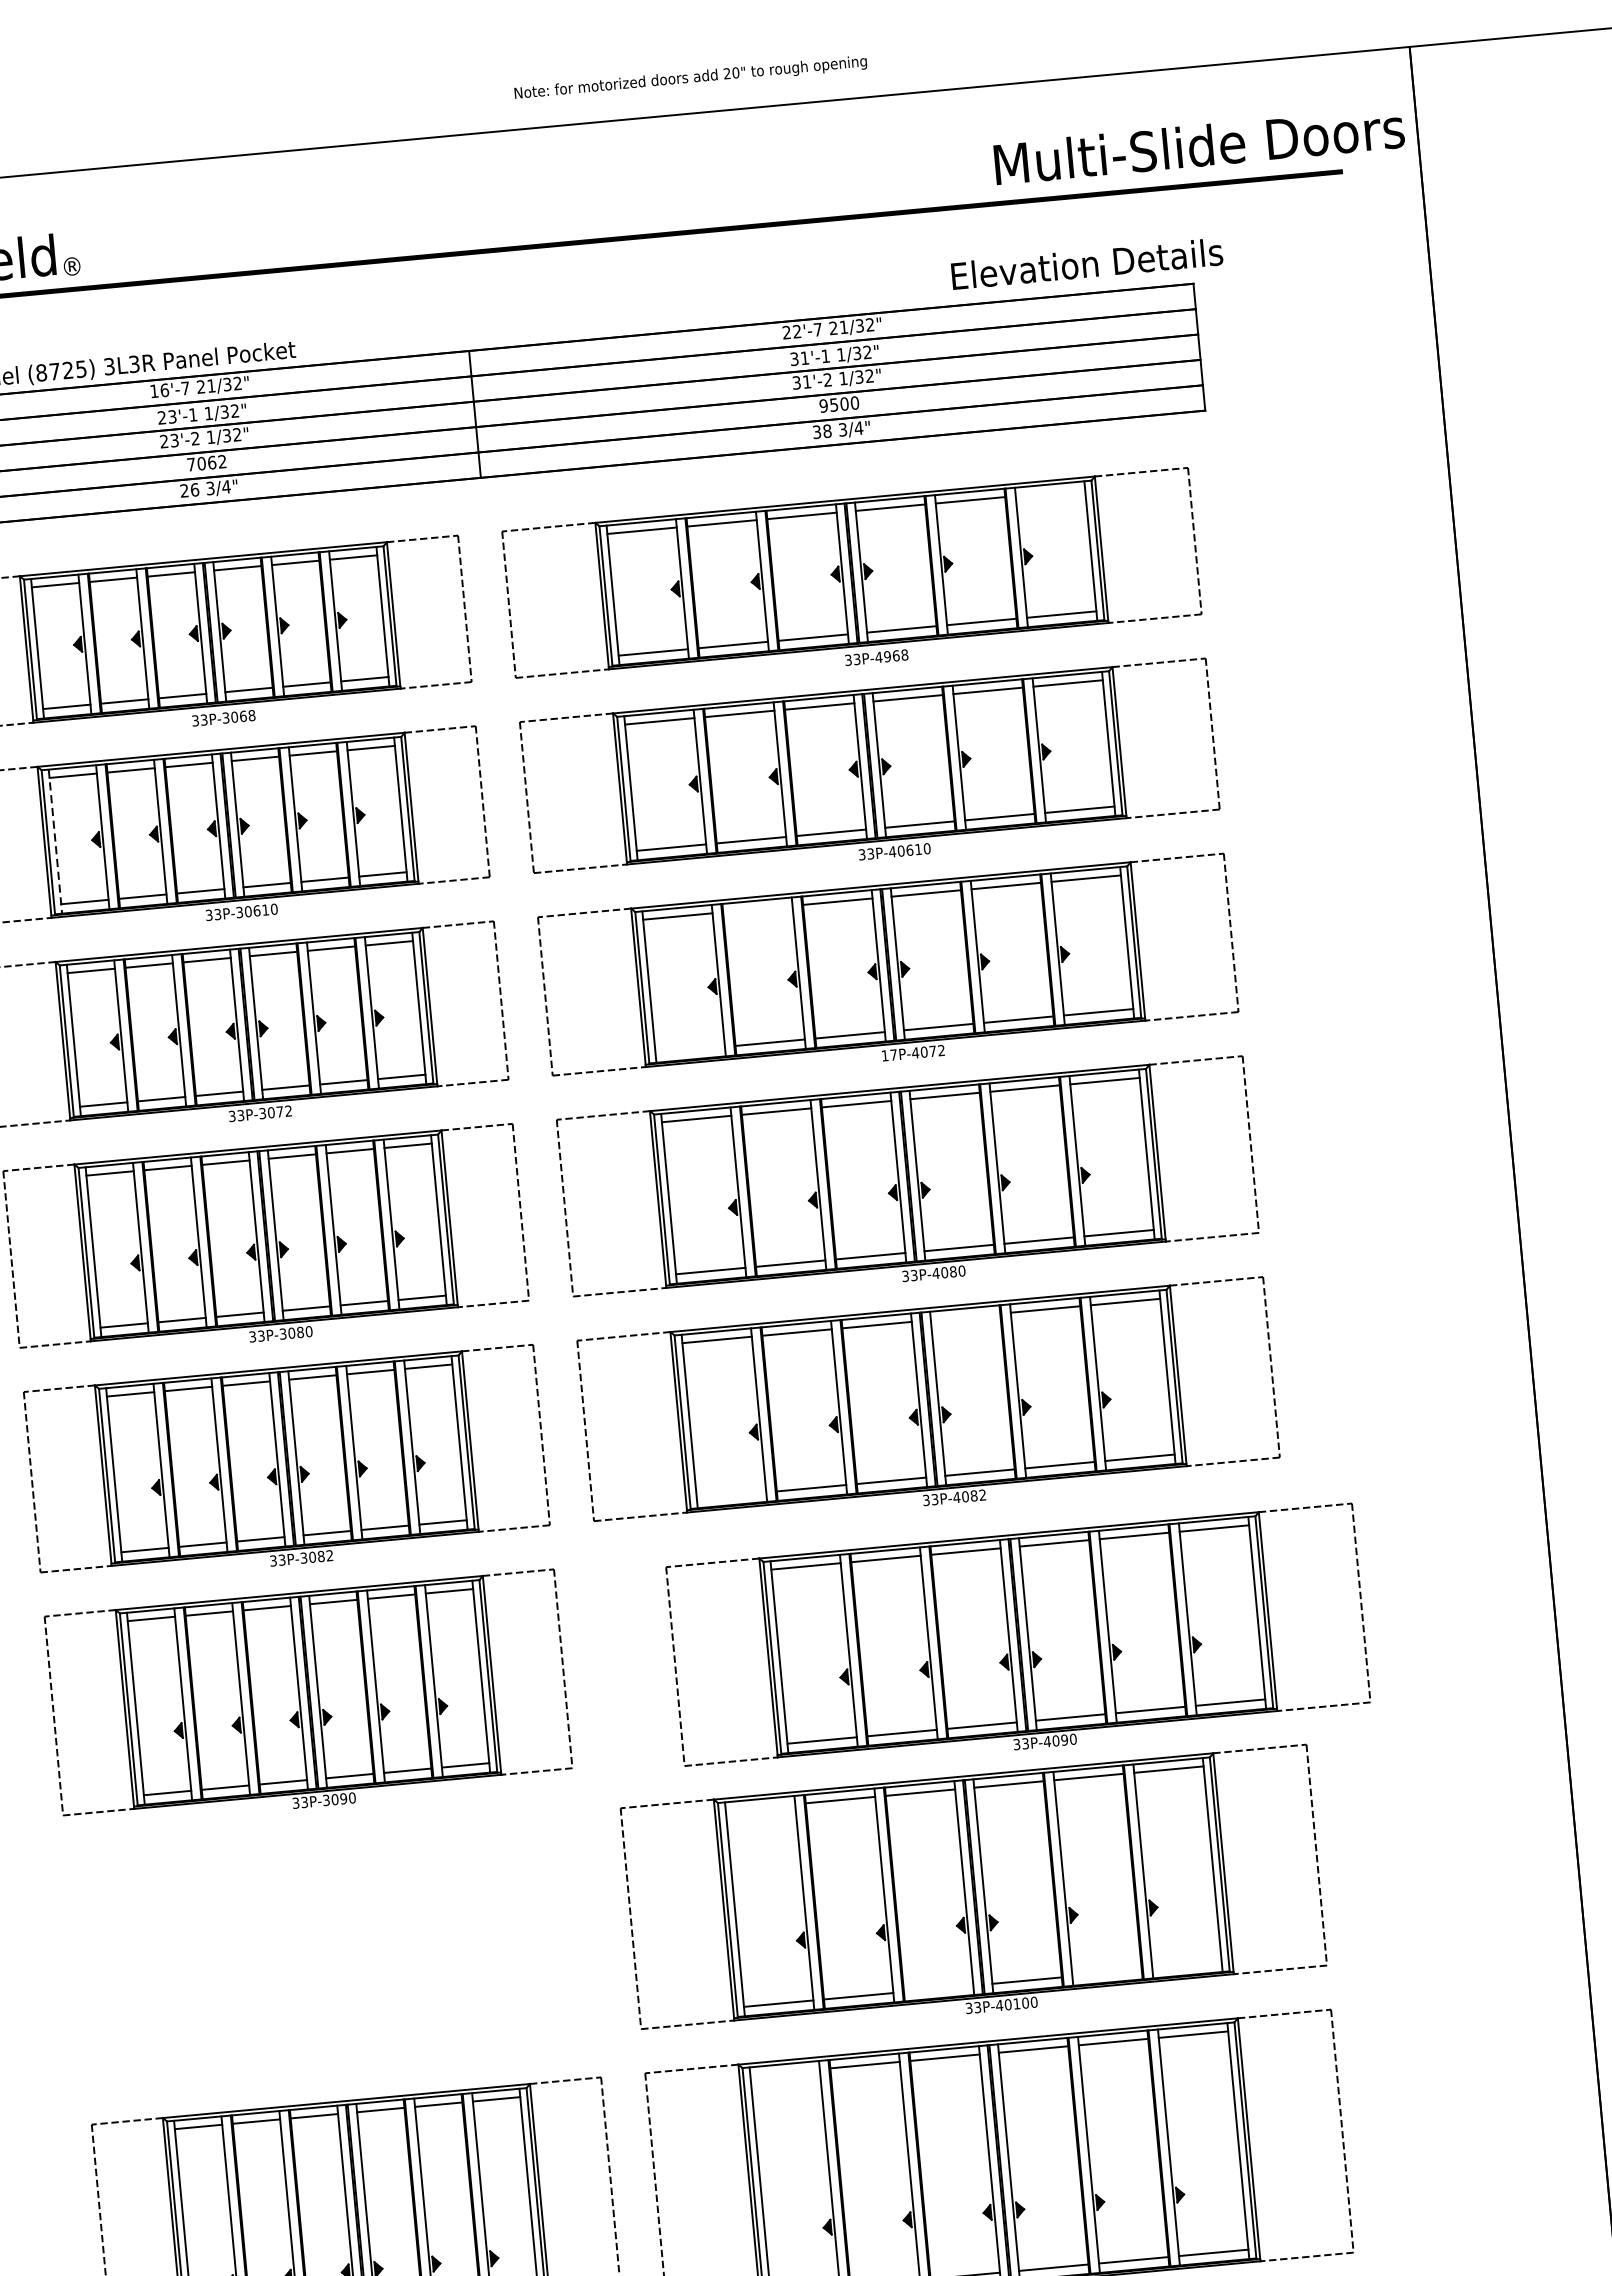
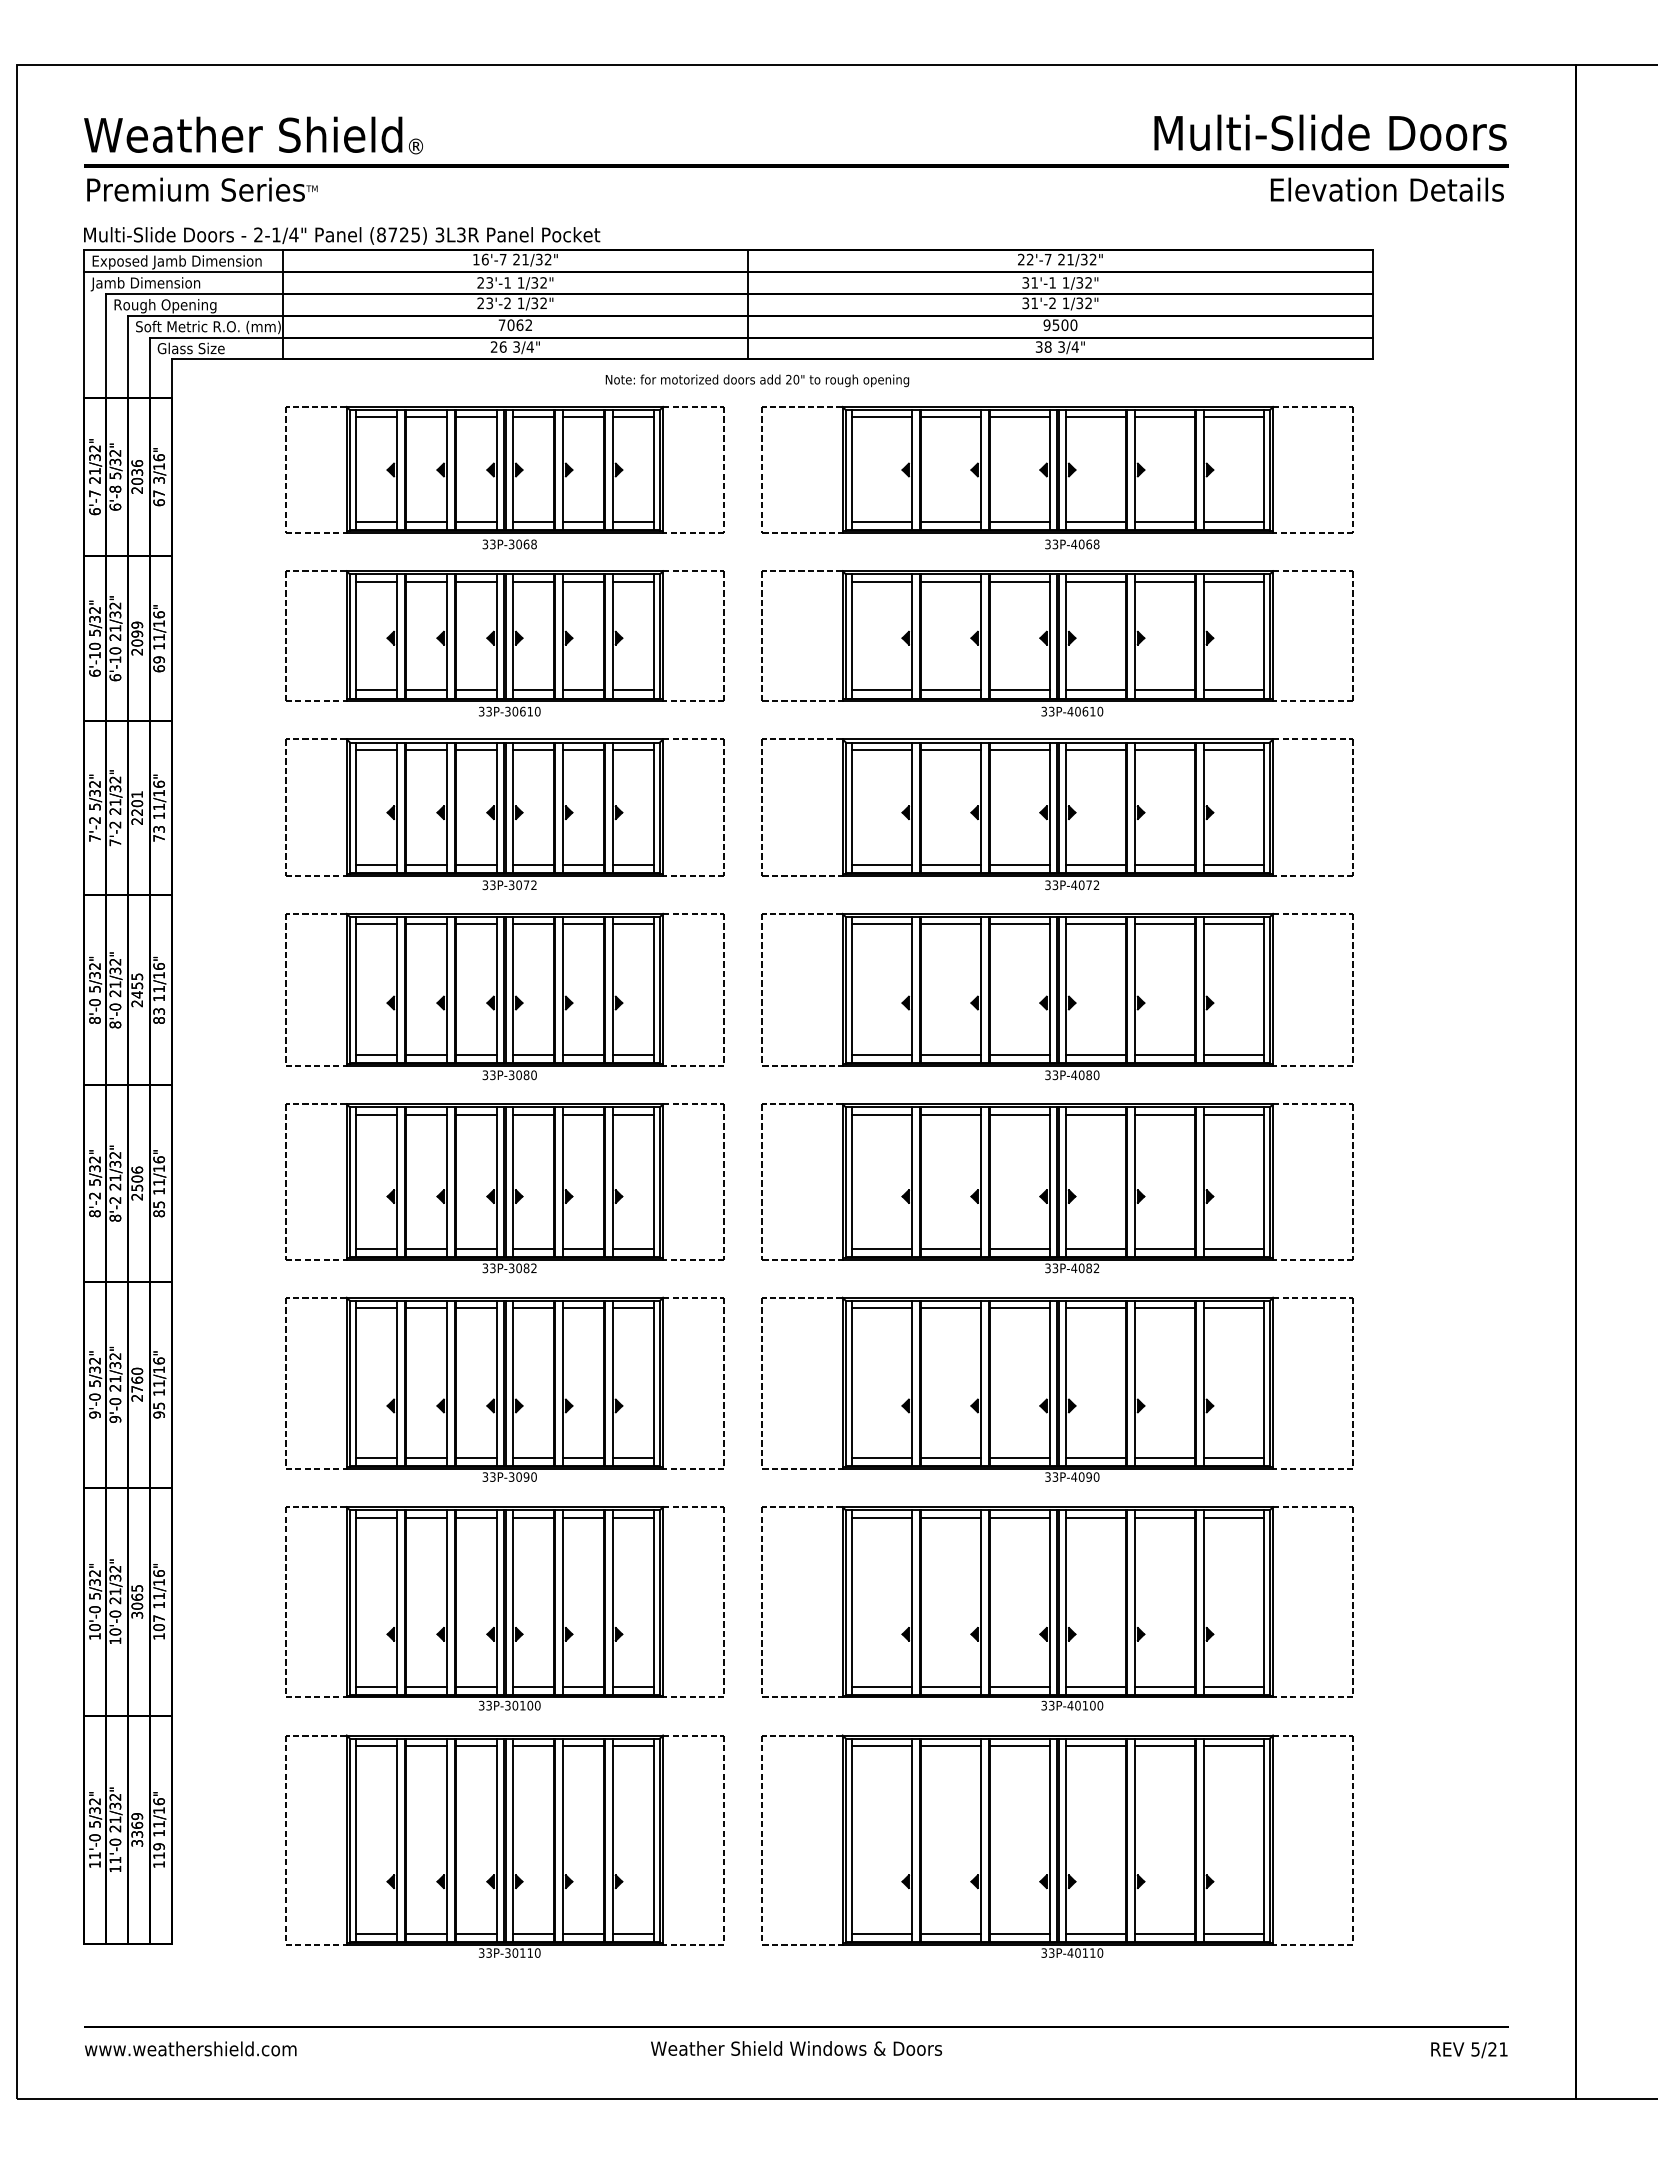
text: (690, 78) -> (757, 380), moved
text: (1199, 145) -> (1330, 132), moved
text: (1086, 263) -> (1386, 189), moved
line: (1050, 493) -> (1233, 417), added
text: (887, 656) -> (1081, 544), 33P-4968 -> 33P-4068
line: (55, 842) -> (356, 637), dashed -> solid
line: (757, 908) -> (950, 749), added
line: (689, 1049) -> (881, 864), added
text: (889, 1055) -> (1051, 885), 17P-4072 -> 33P-4072
line: (964, 1316) -> (1095, 1114), added
line: (731, 1495) -> (881, 1248), added
part: (1018, 1640) -> (1057, 1388), moved
line: (759, 1807) -> (881, 1517), added
part: (332, 1953) -> (504, 1608), added
line: (1186, 1965) -> (1233, 1686), added
line: (1106, 1973) -> (1164, 1686), added
line: (938, 1988) -> (1019, 1686), added
line: (784, 2072) -> (881, 1745), added

